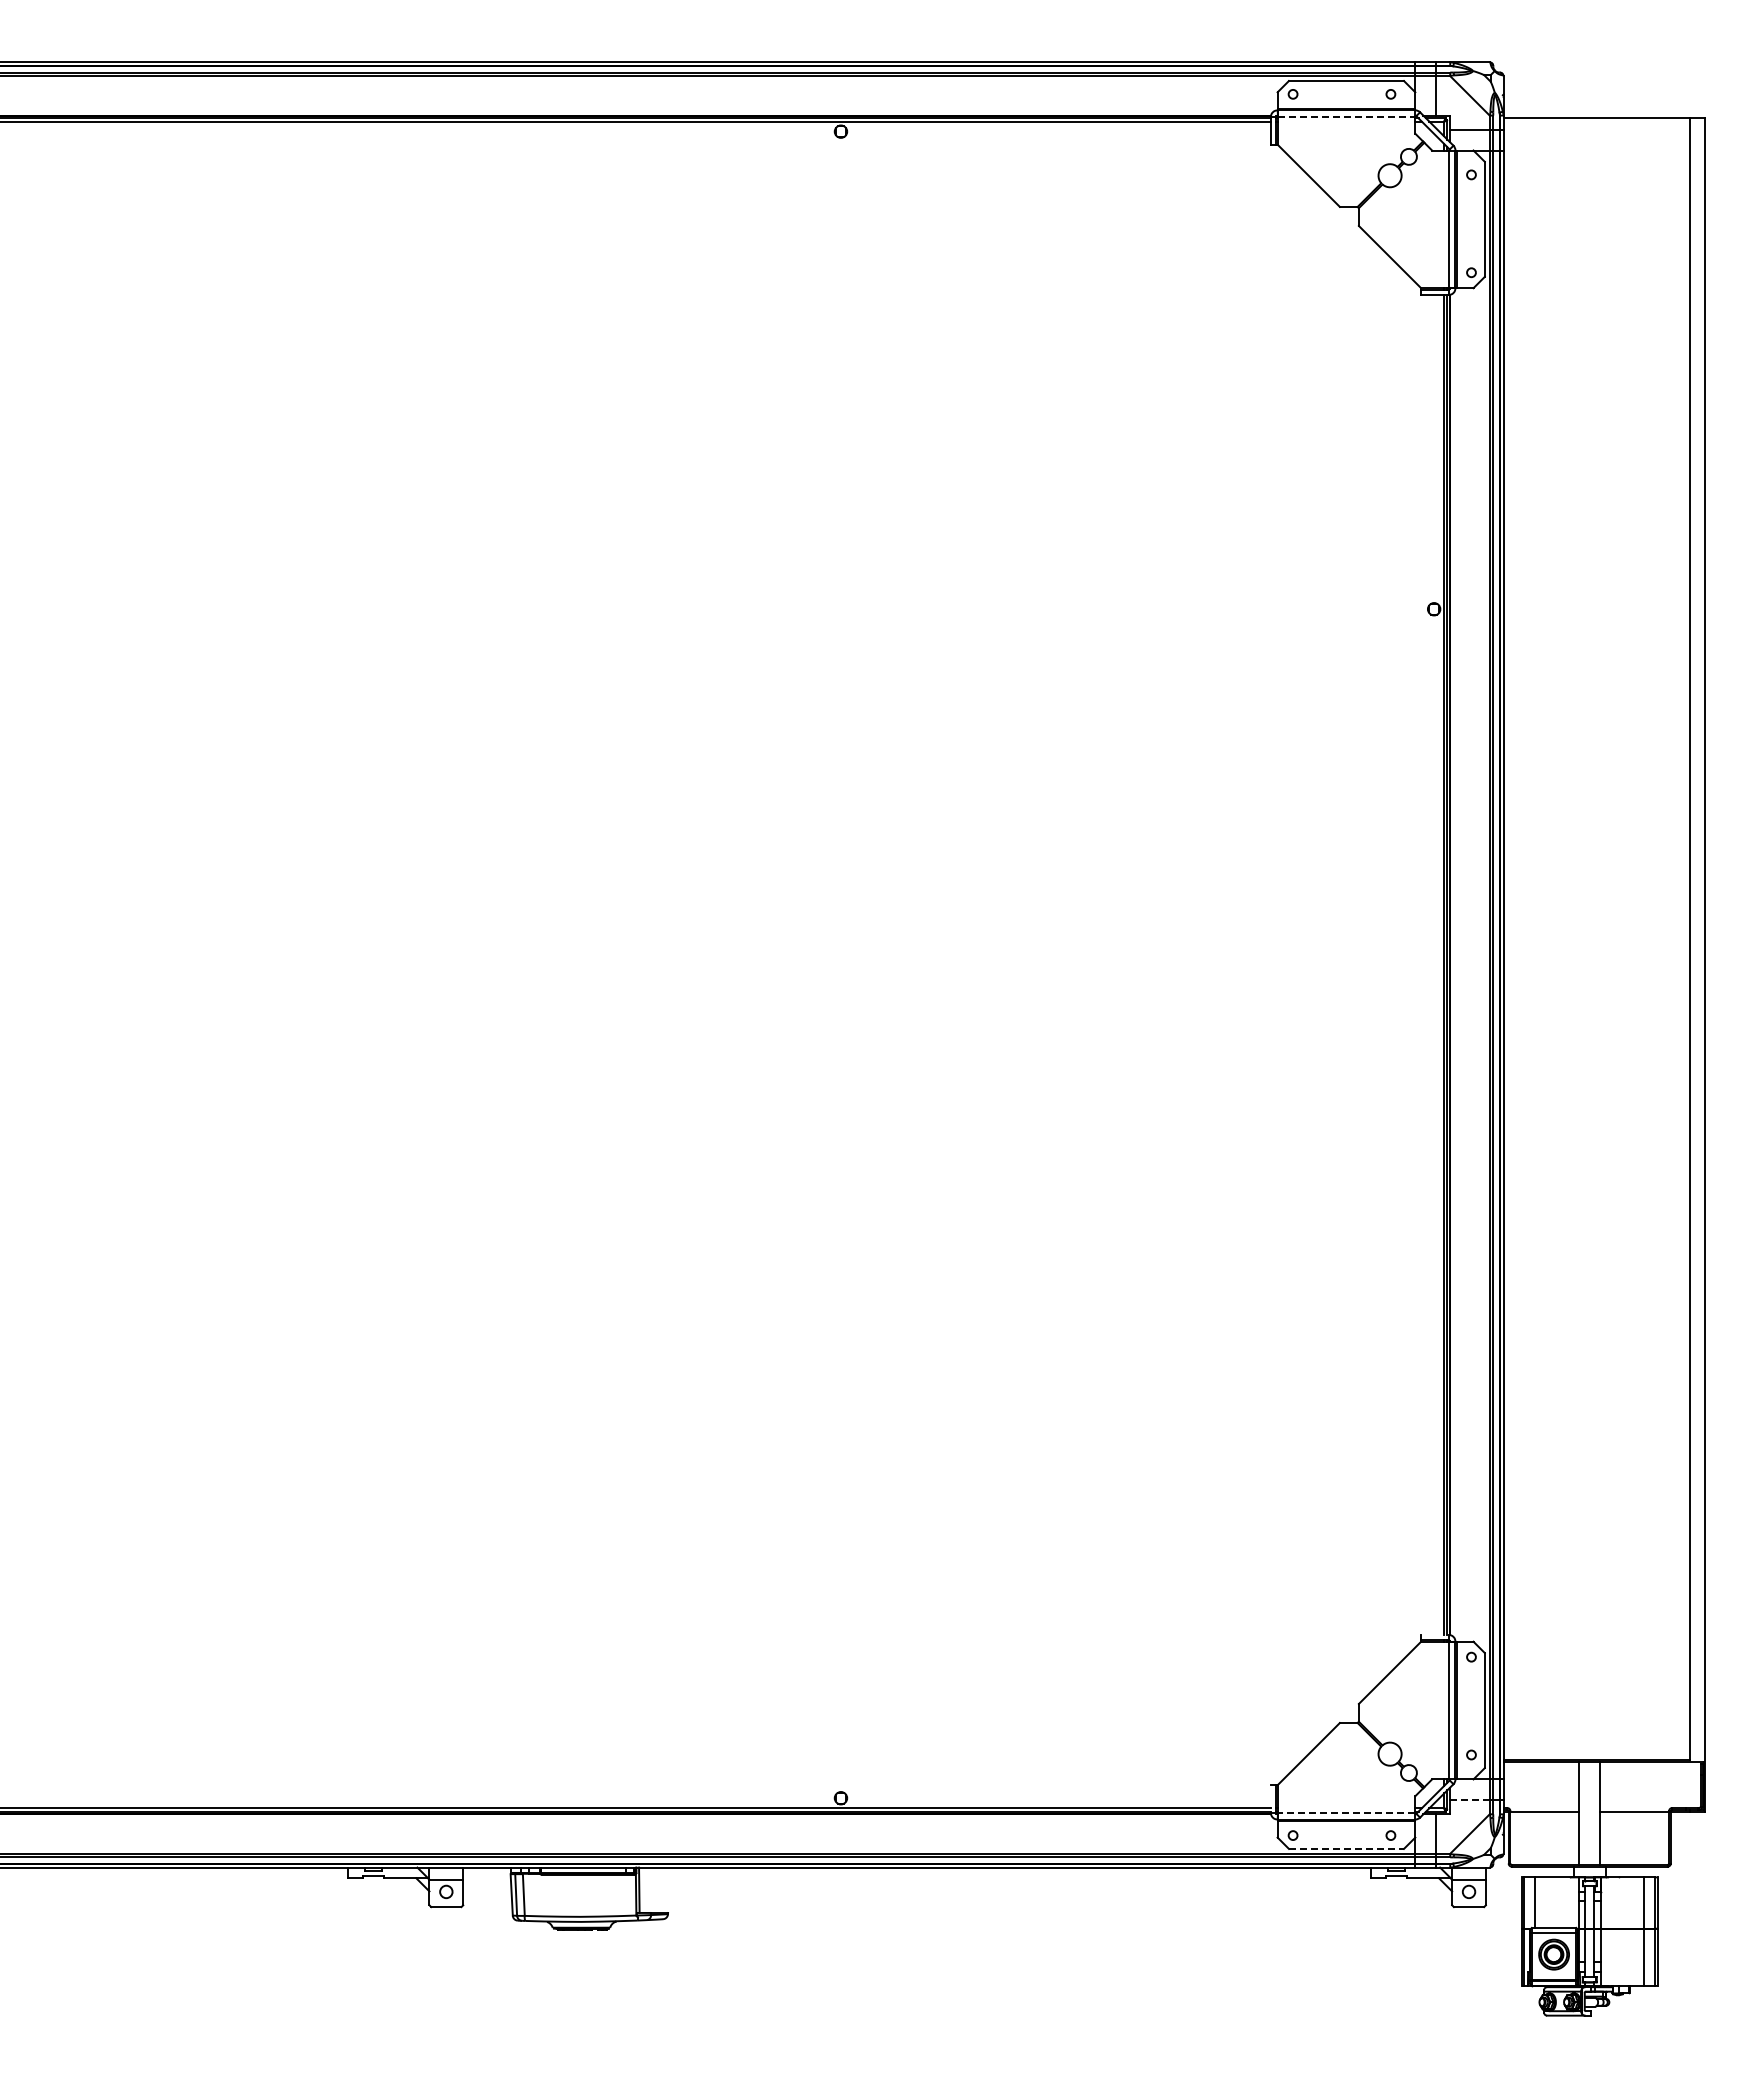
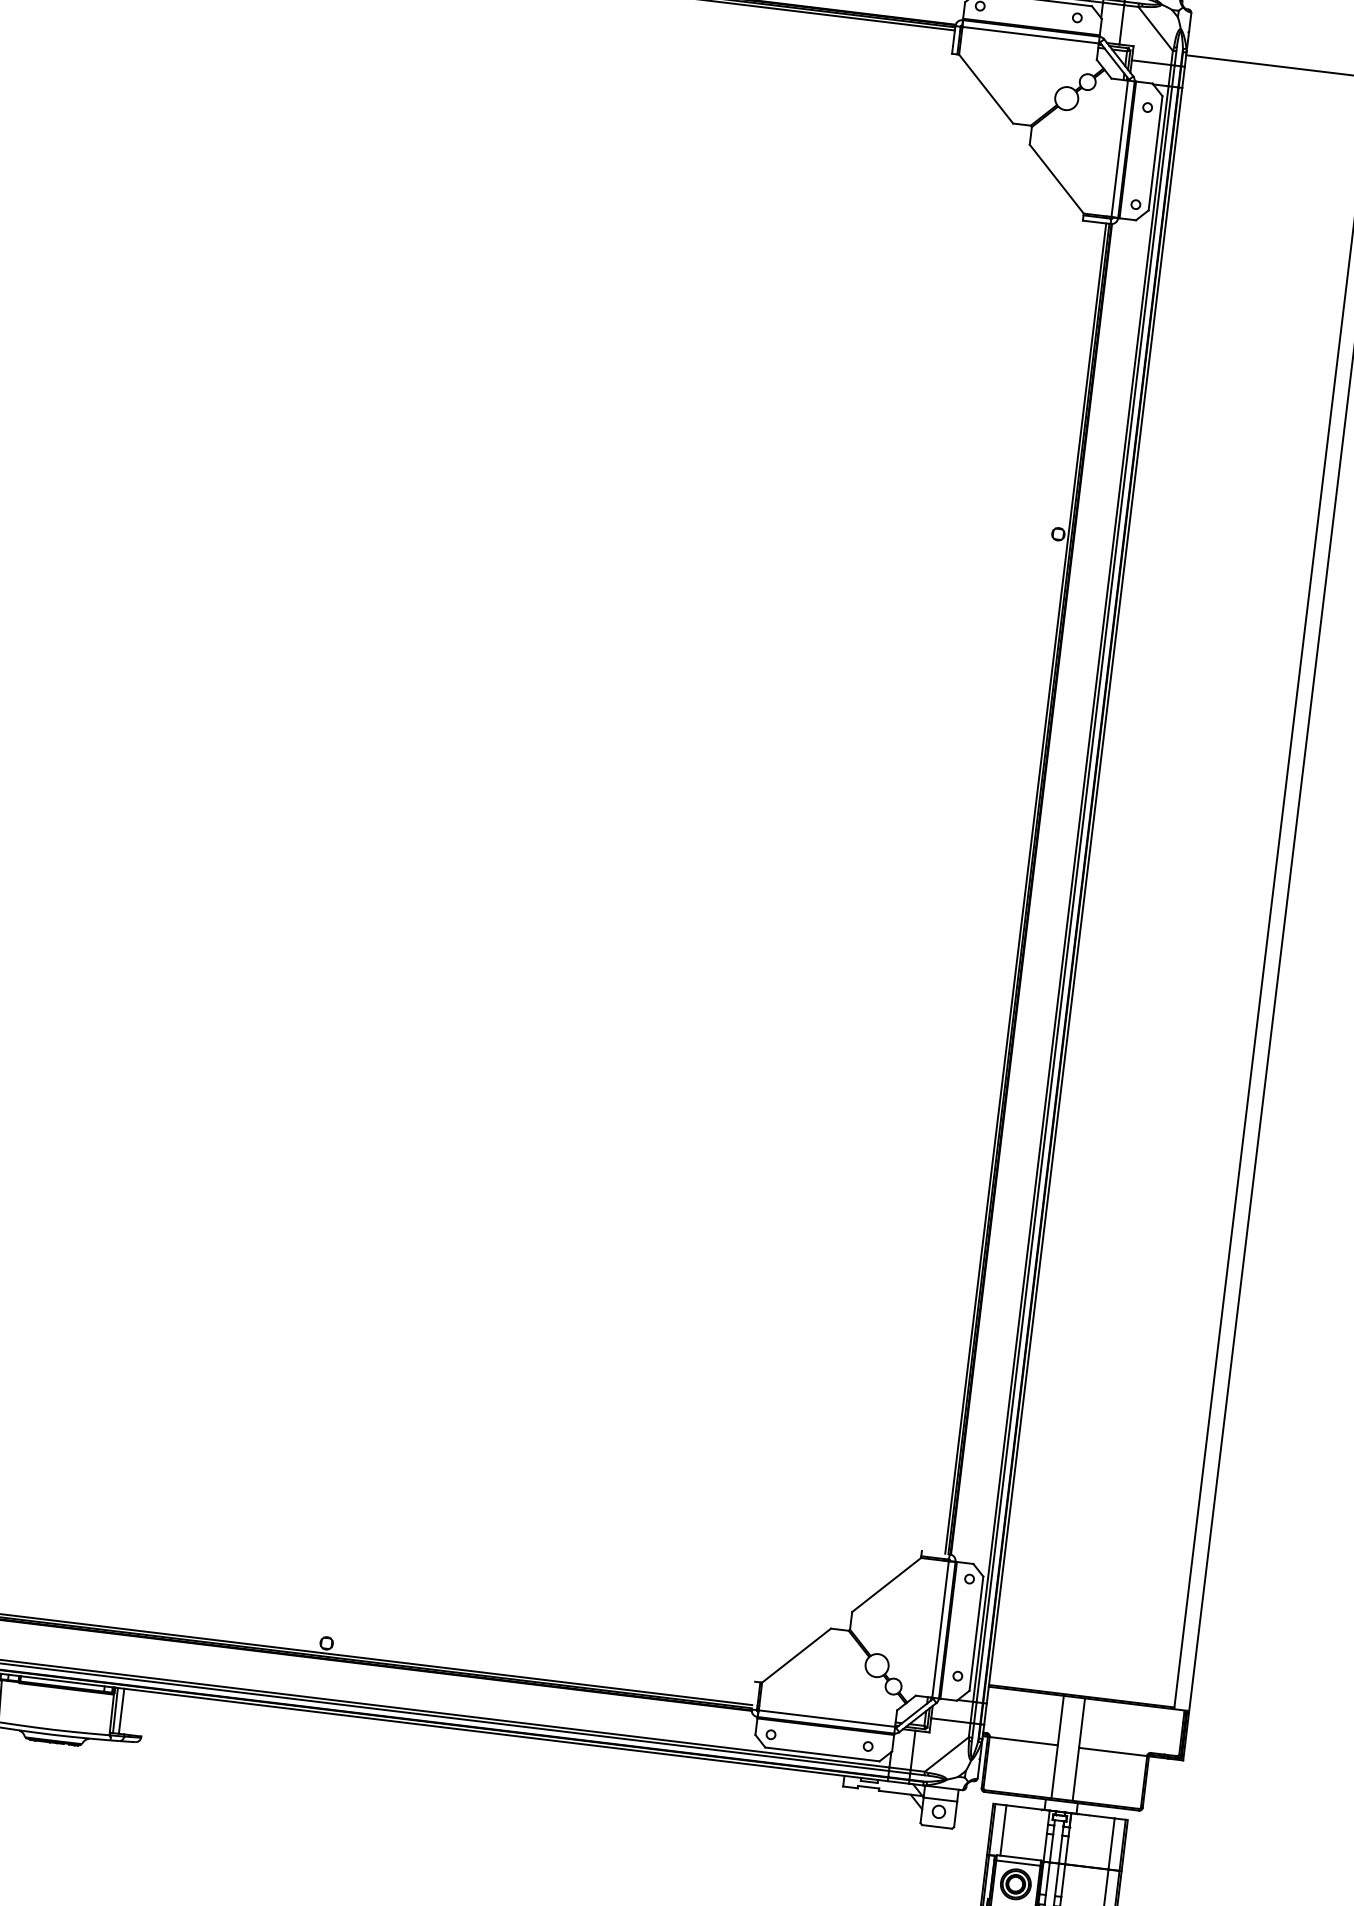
line: (1346, 117) -> (1030, 35), dashed -> solid
line: (1469, 1800) -> (950, 1721), dashed -> solid
line: (1346, 1812) -> (826, 1718), dashed -> solid
line: (1346, 1848) -> (822, 1754), dashed -> solid
line: (645, 1889) -> (121, 1710), added

